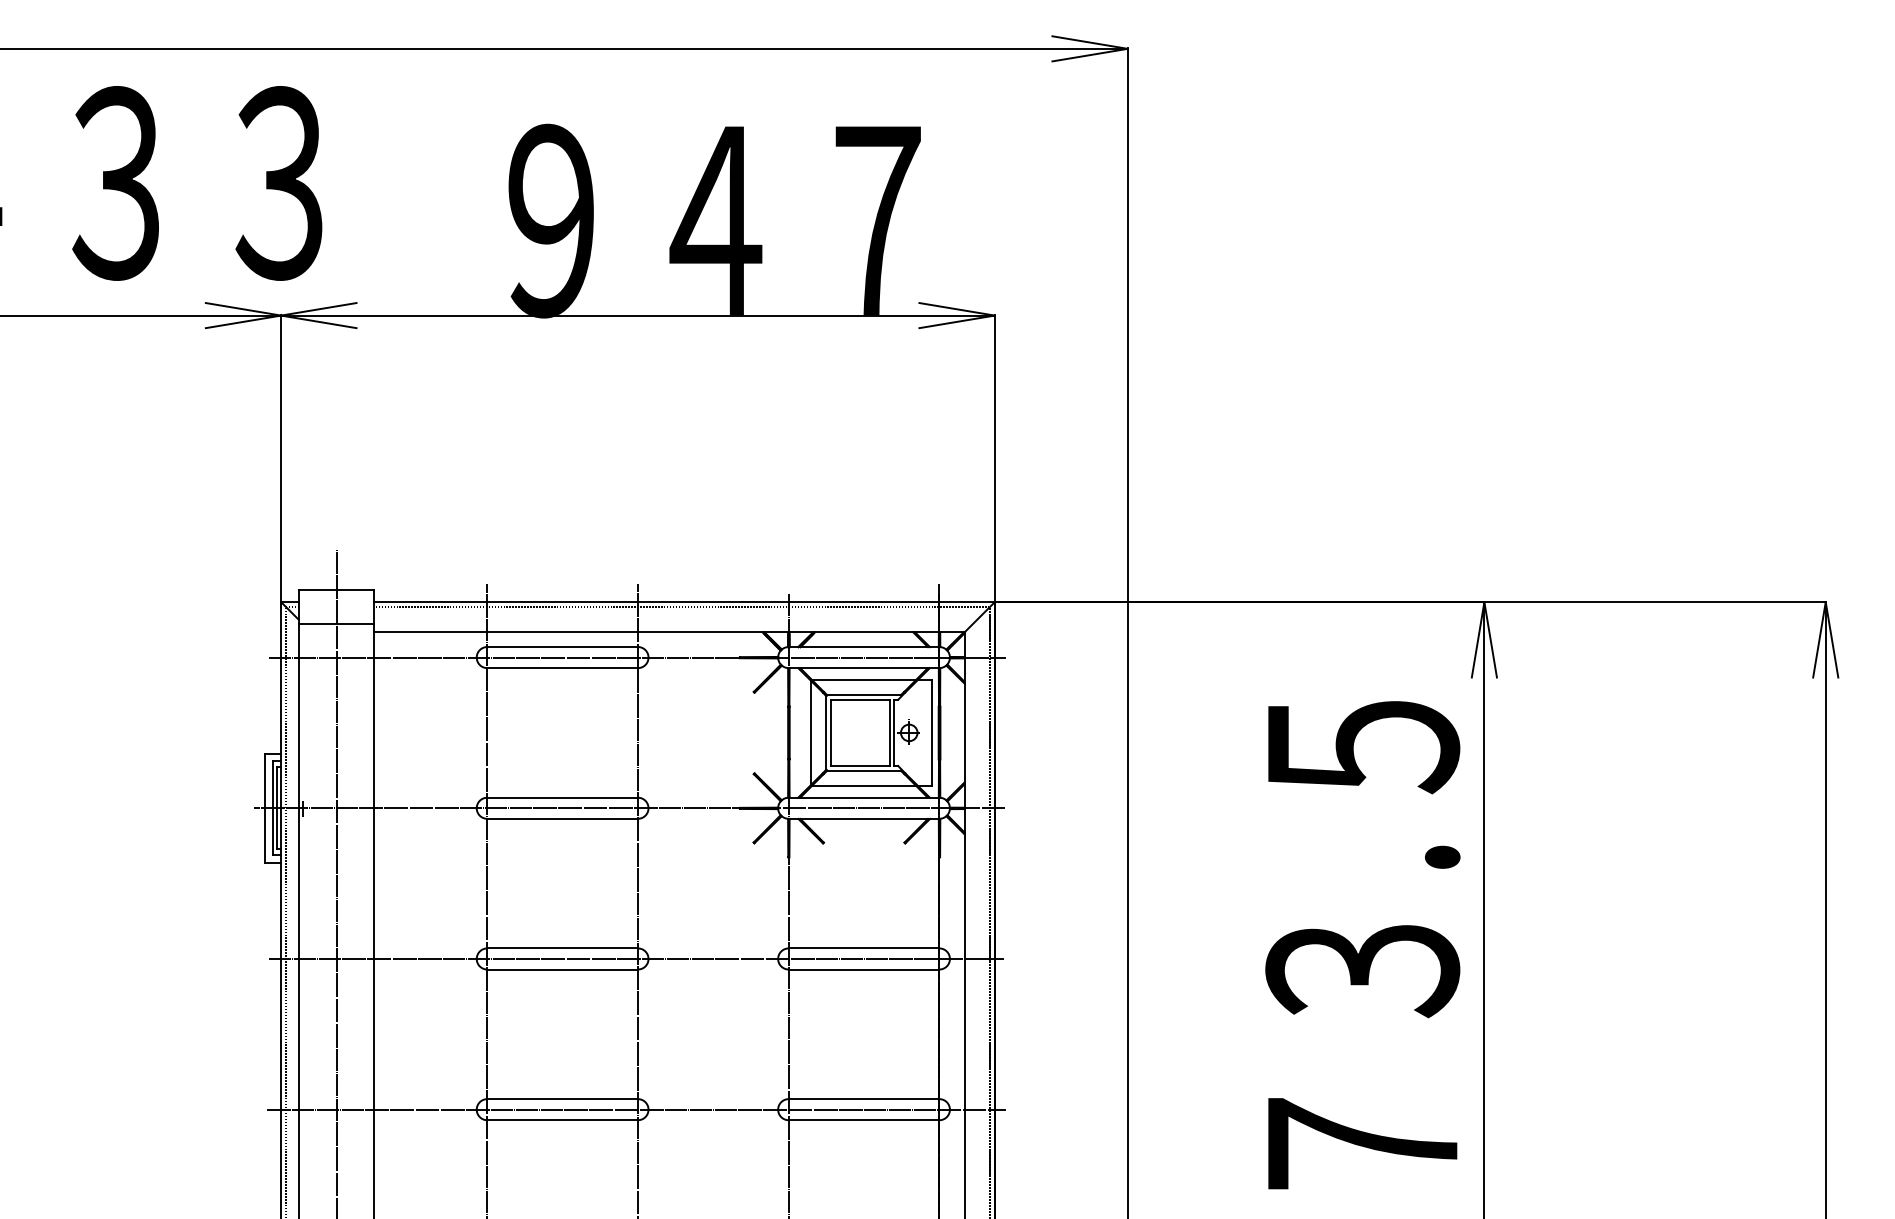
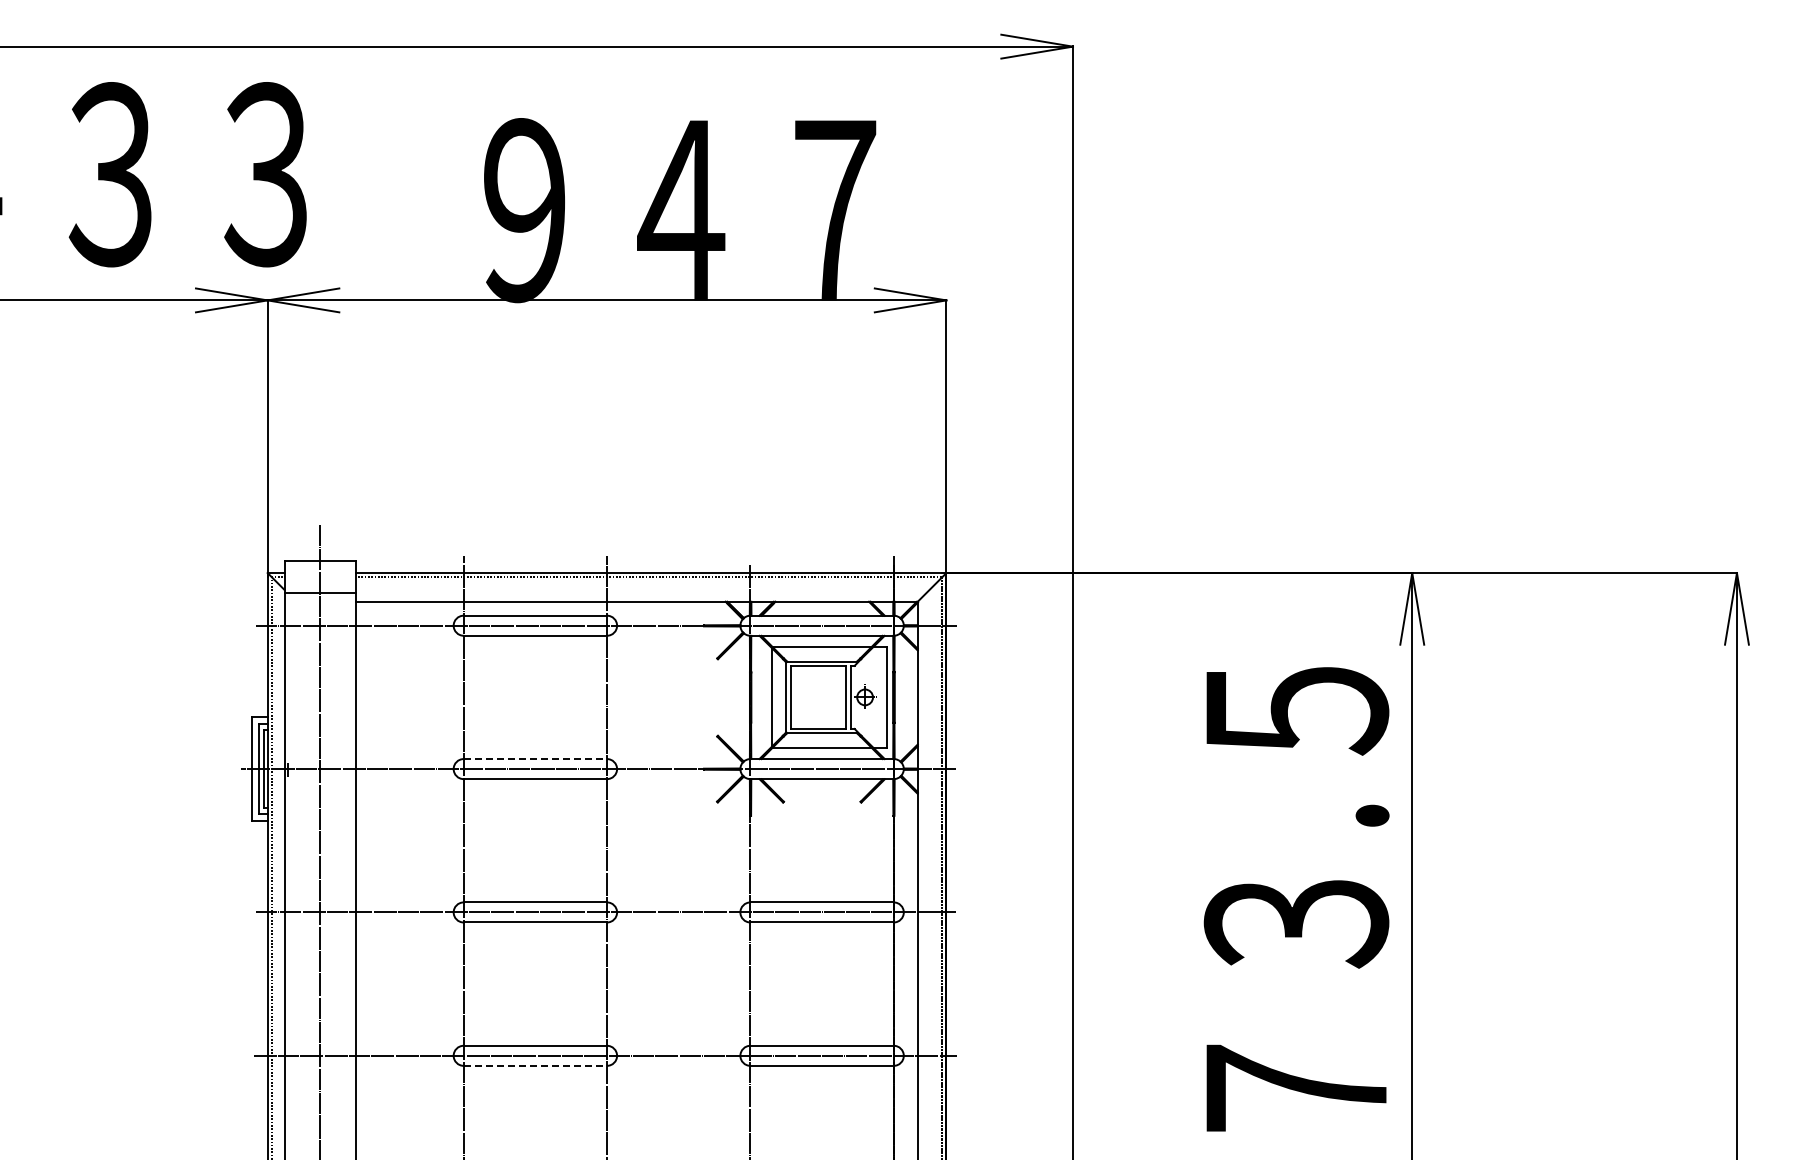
line: (562, 798) -> (535, 759), solid -> dashed
line: (562, 1119) -> (535, 1065), solid -> dashed

